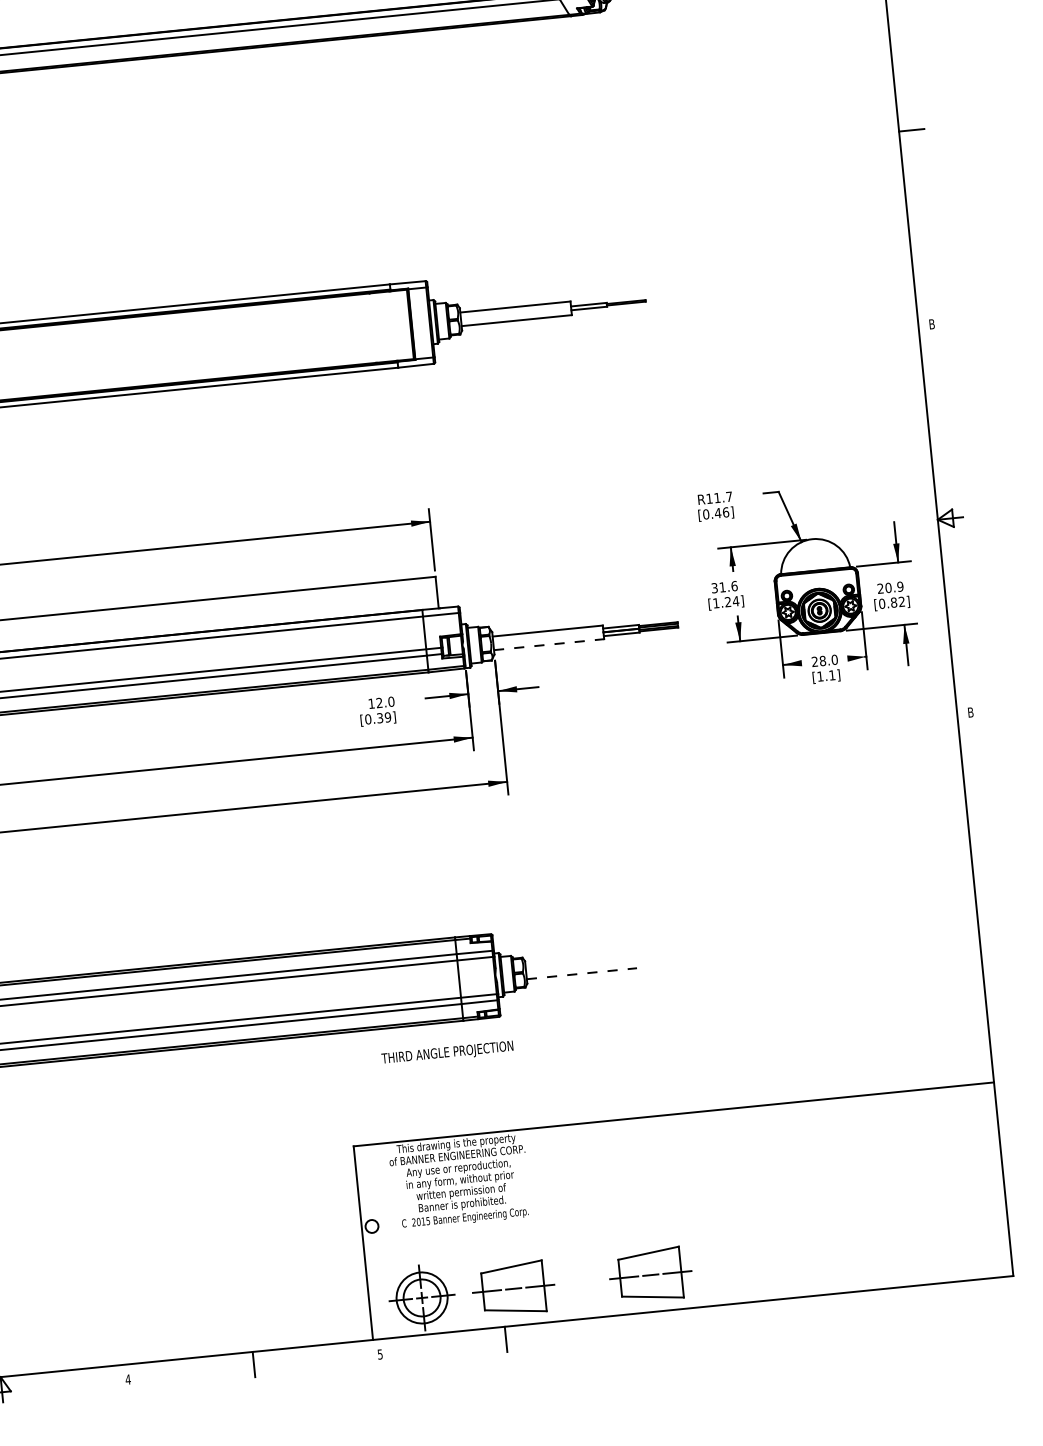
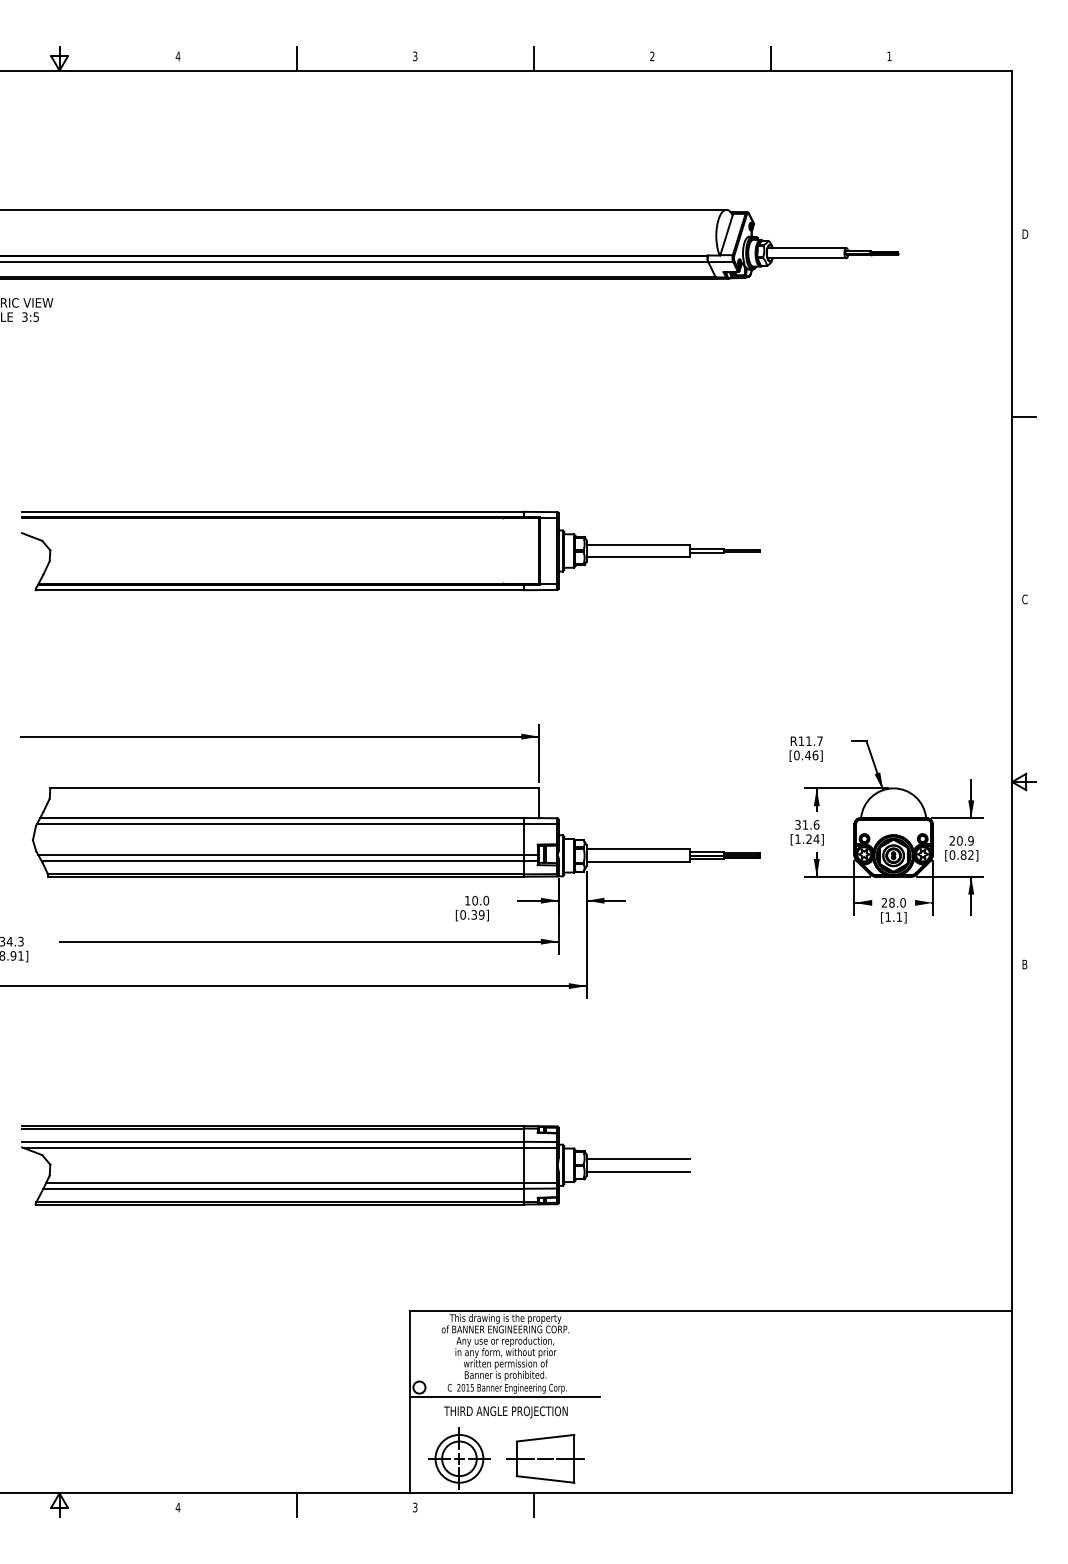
text: (931, 324) -> (1024, 599), B -> C
line: (549, 645) -> (638, 862), dashed -> solid
text: (378, 702) -> (474, 900), 12.0 -> 10.0
line: (580, 959) -> (638, 1158), added
line: (581, 973) -> (638, 1171), dashed -> solid
text: (447, 1053) -> (505, 1412), moved
line: (463, 1226) -> (504, 1396), added
part: (650, 1274) -> (674, 1458), removed
text: (380, 1353) -> (415, 1506), 5 -> 3

